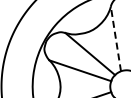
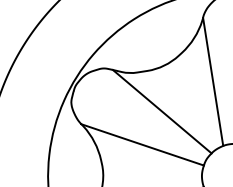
line: (115, 39) -> (212, 82), dashed -> solid

